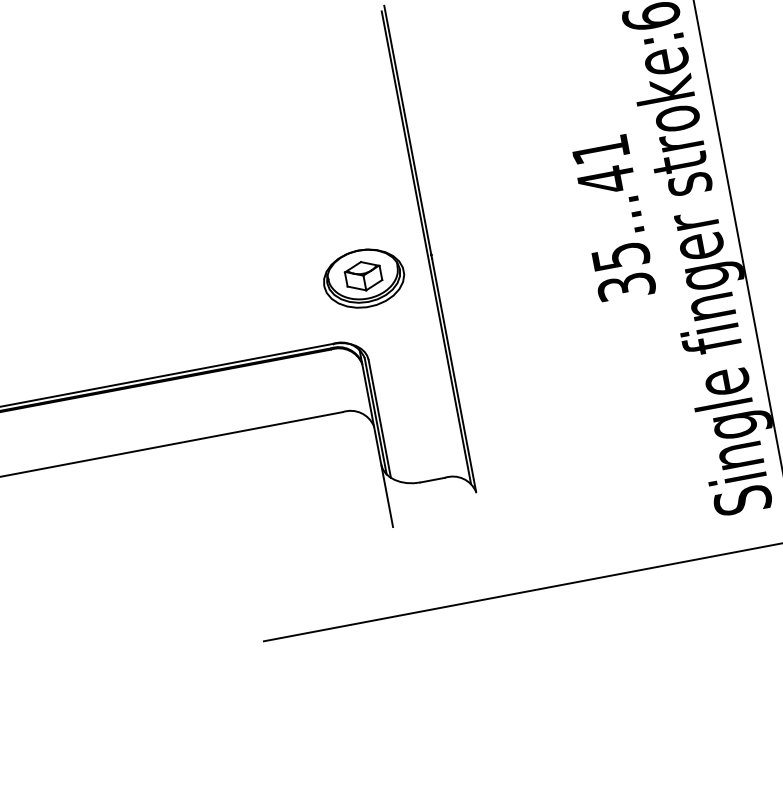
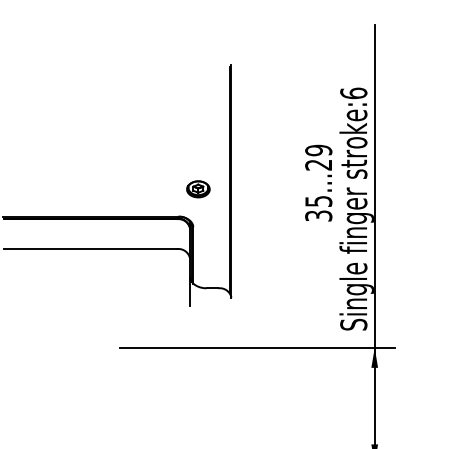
text: (602, 164) -> (318, 157), 35...41 -> 35...29
part: (364, 278) -> (198, 189), size x0.6

